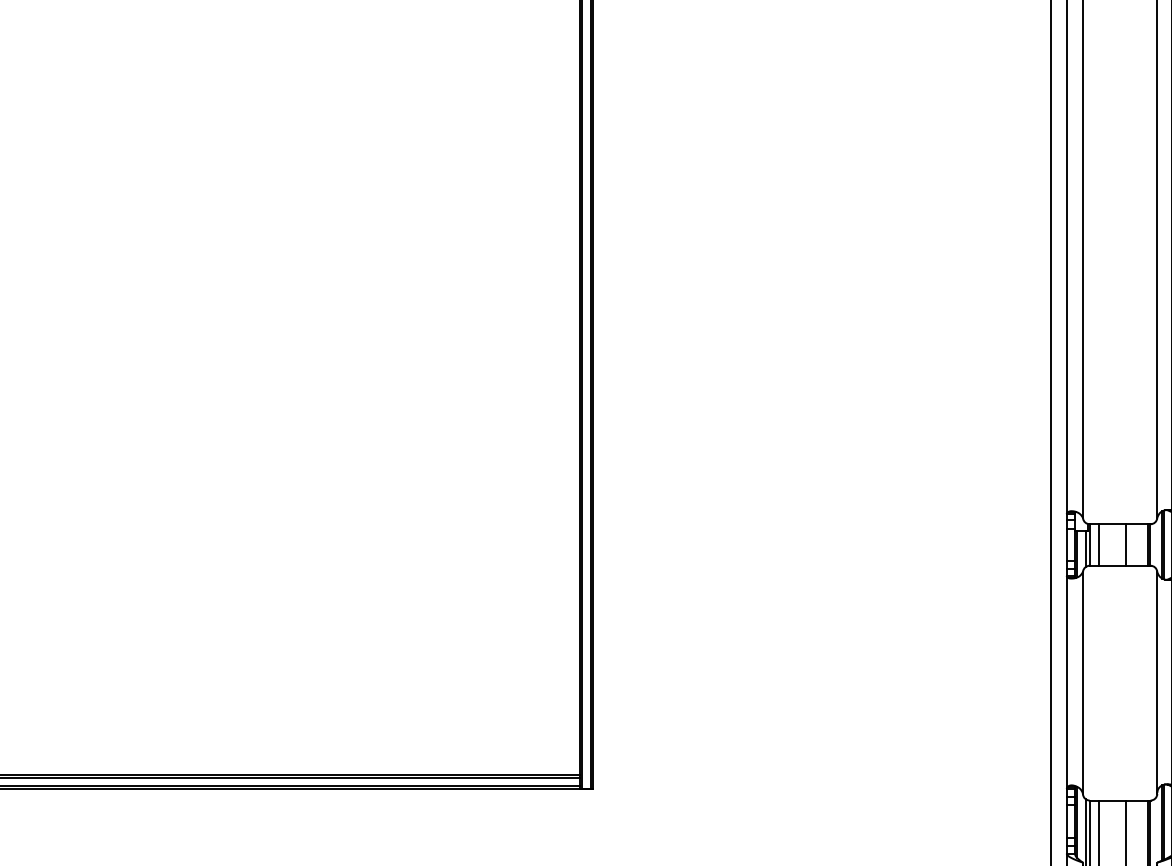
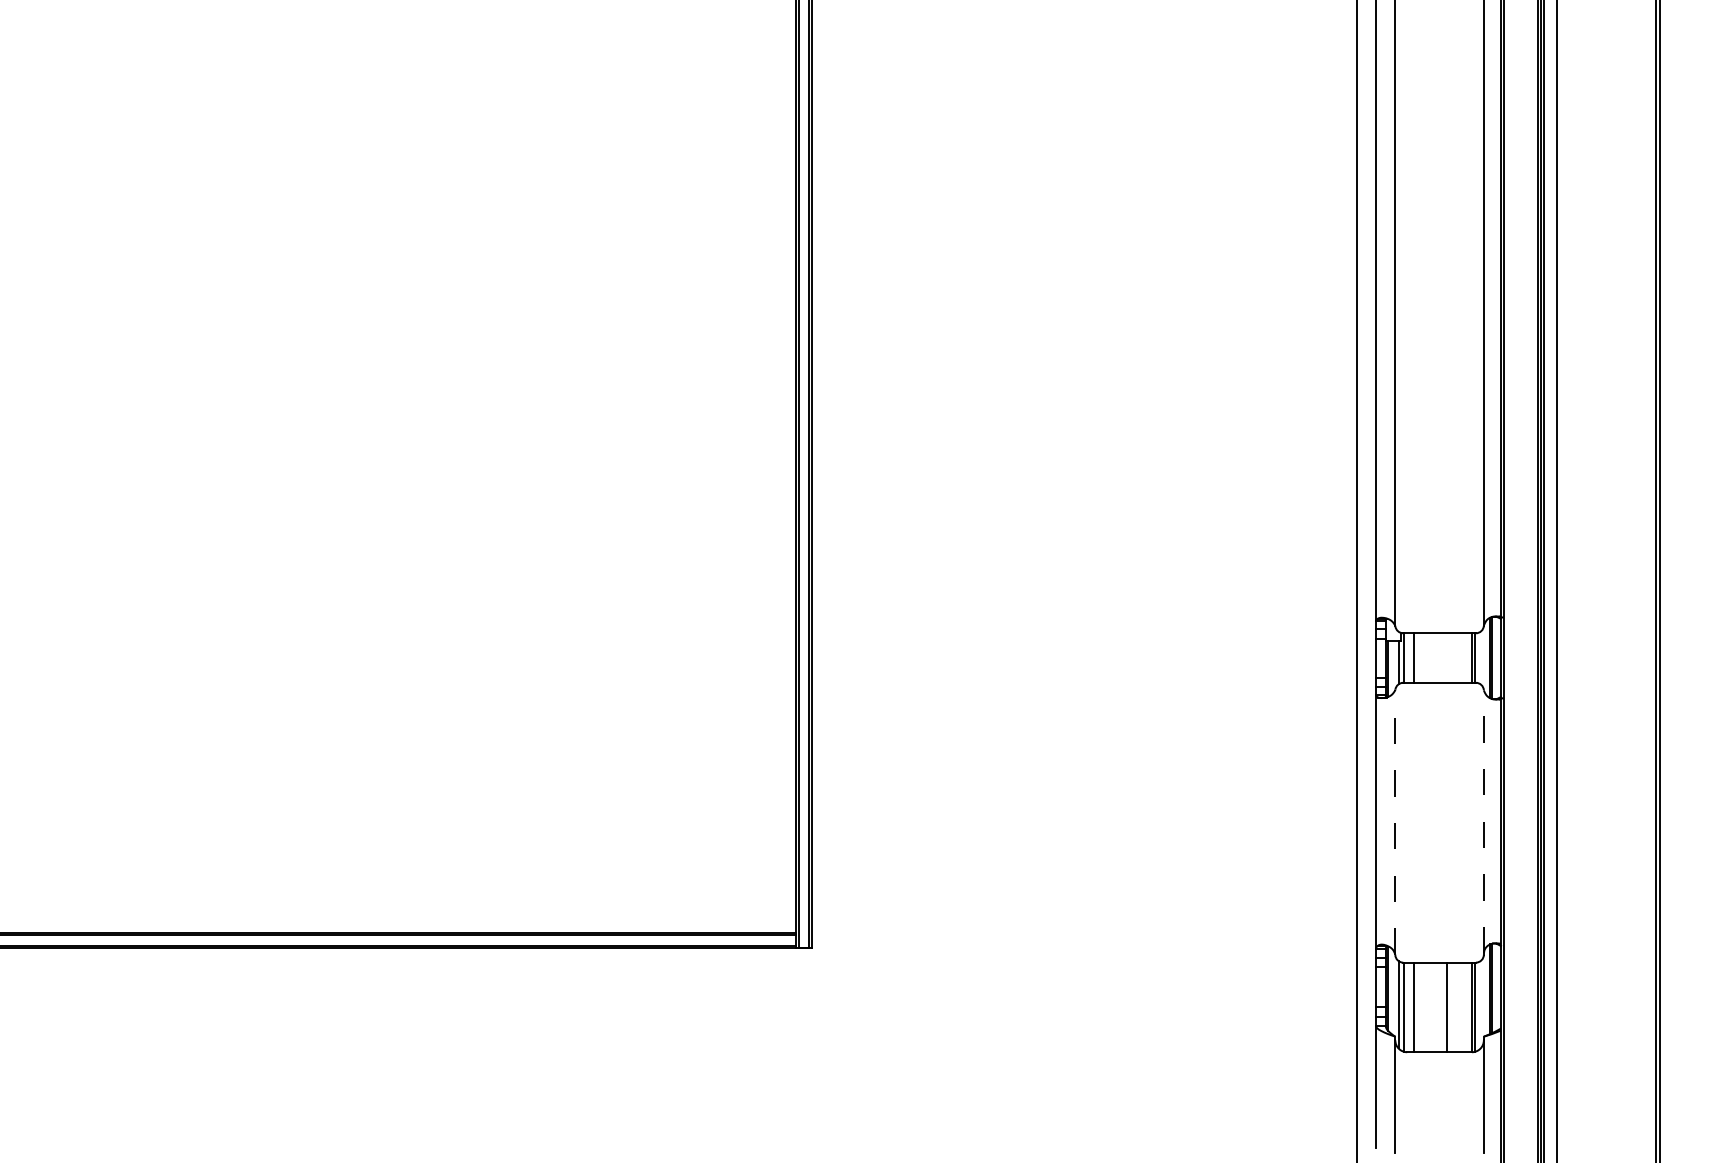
line: (1125, 544) -> (1446, 657), removed
line: (1083, 682) -> (1395, 821), solid -> dashed
line: (1156, 682) -> (1483, 821), solid -> dashed

